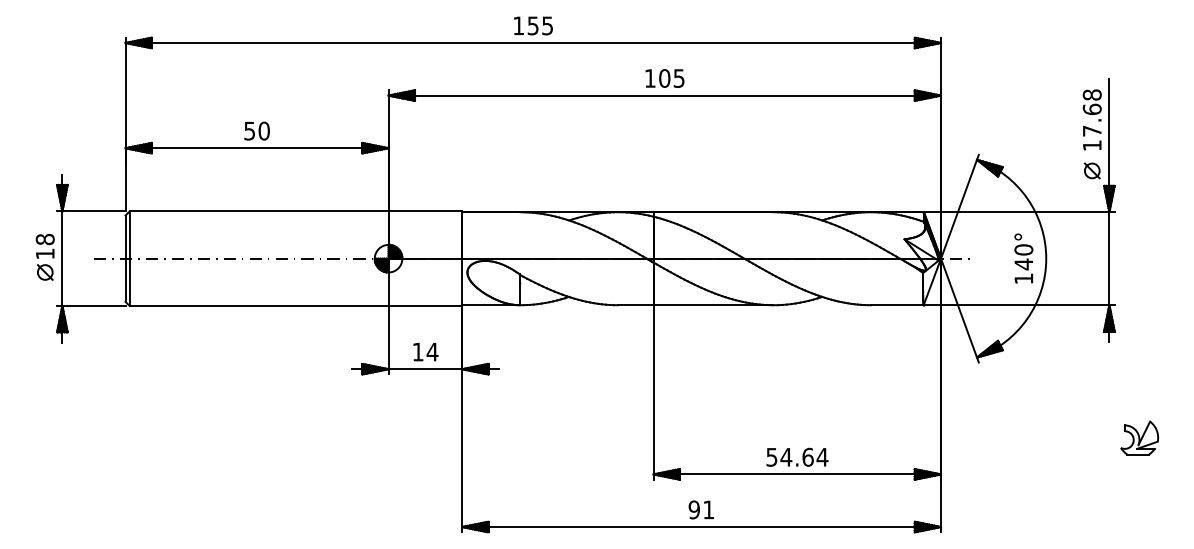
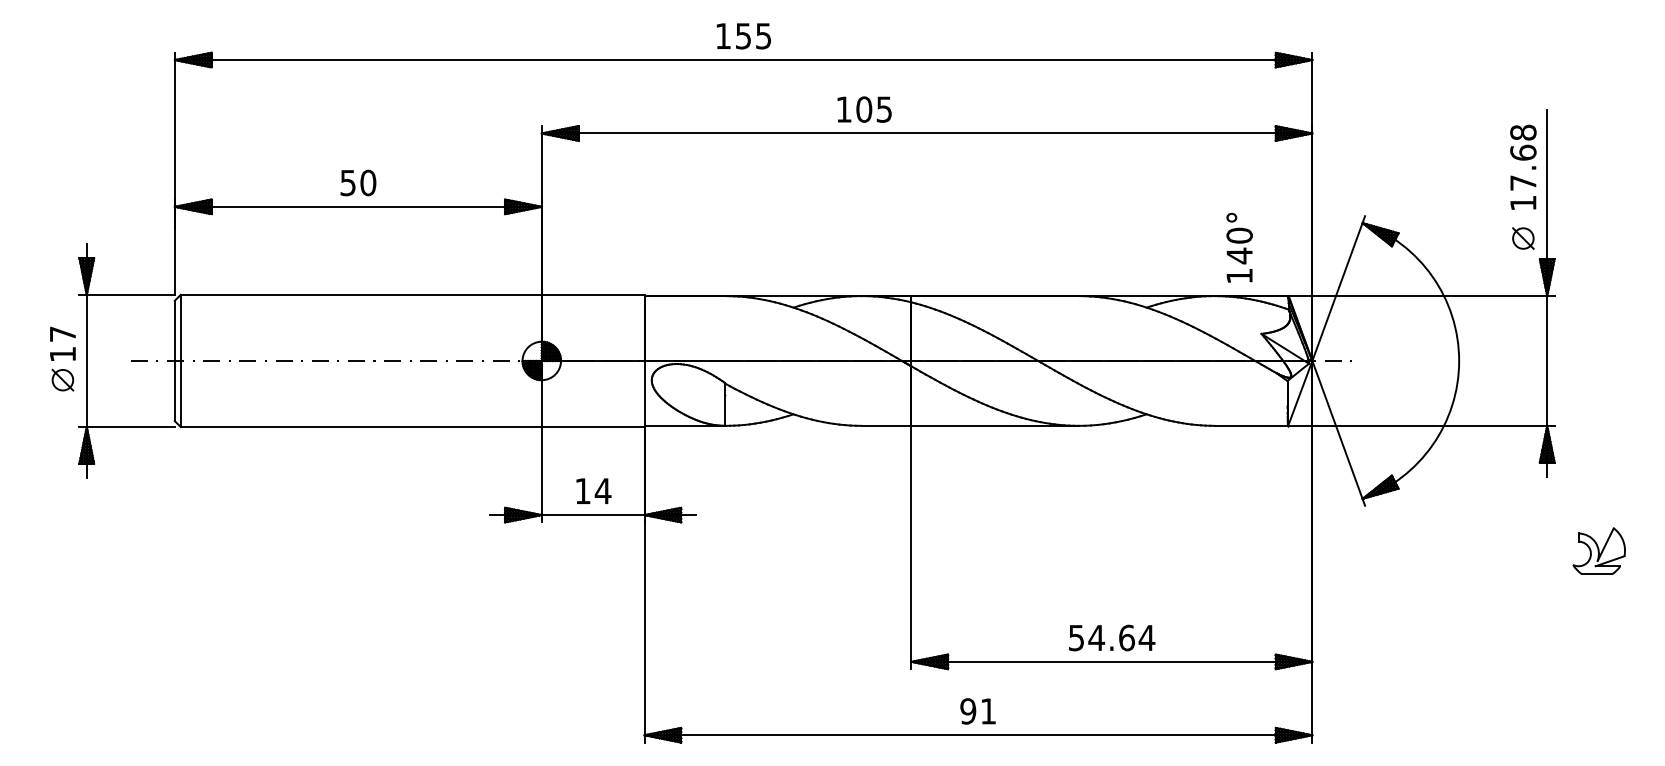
text: (664, 78) -> (863, 109), moved
text: (44, 239) -> (61, 334), 18 -> 17
text: (1023, 258) -> (1239, 247), moved
part: (1139, 437) -> (1598, 550), moved

